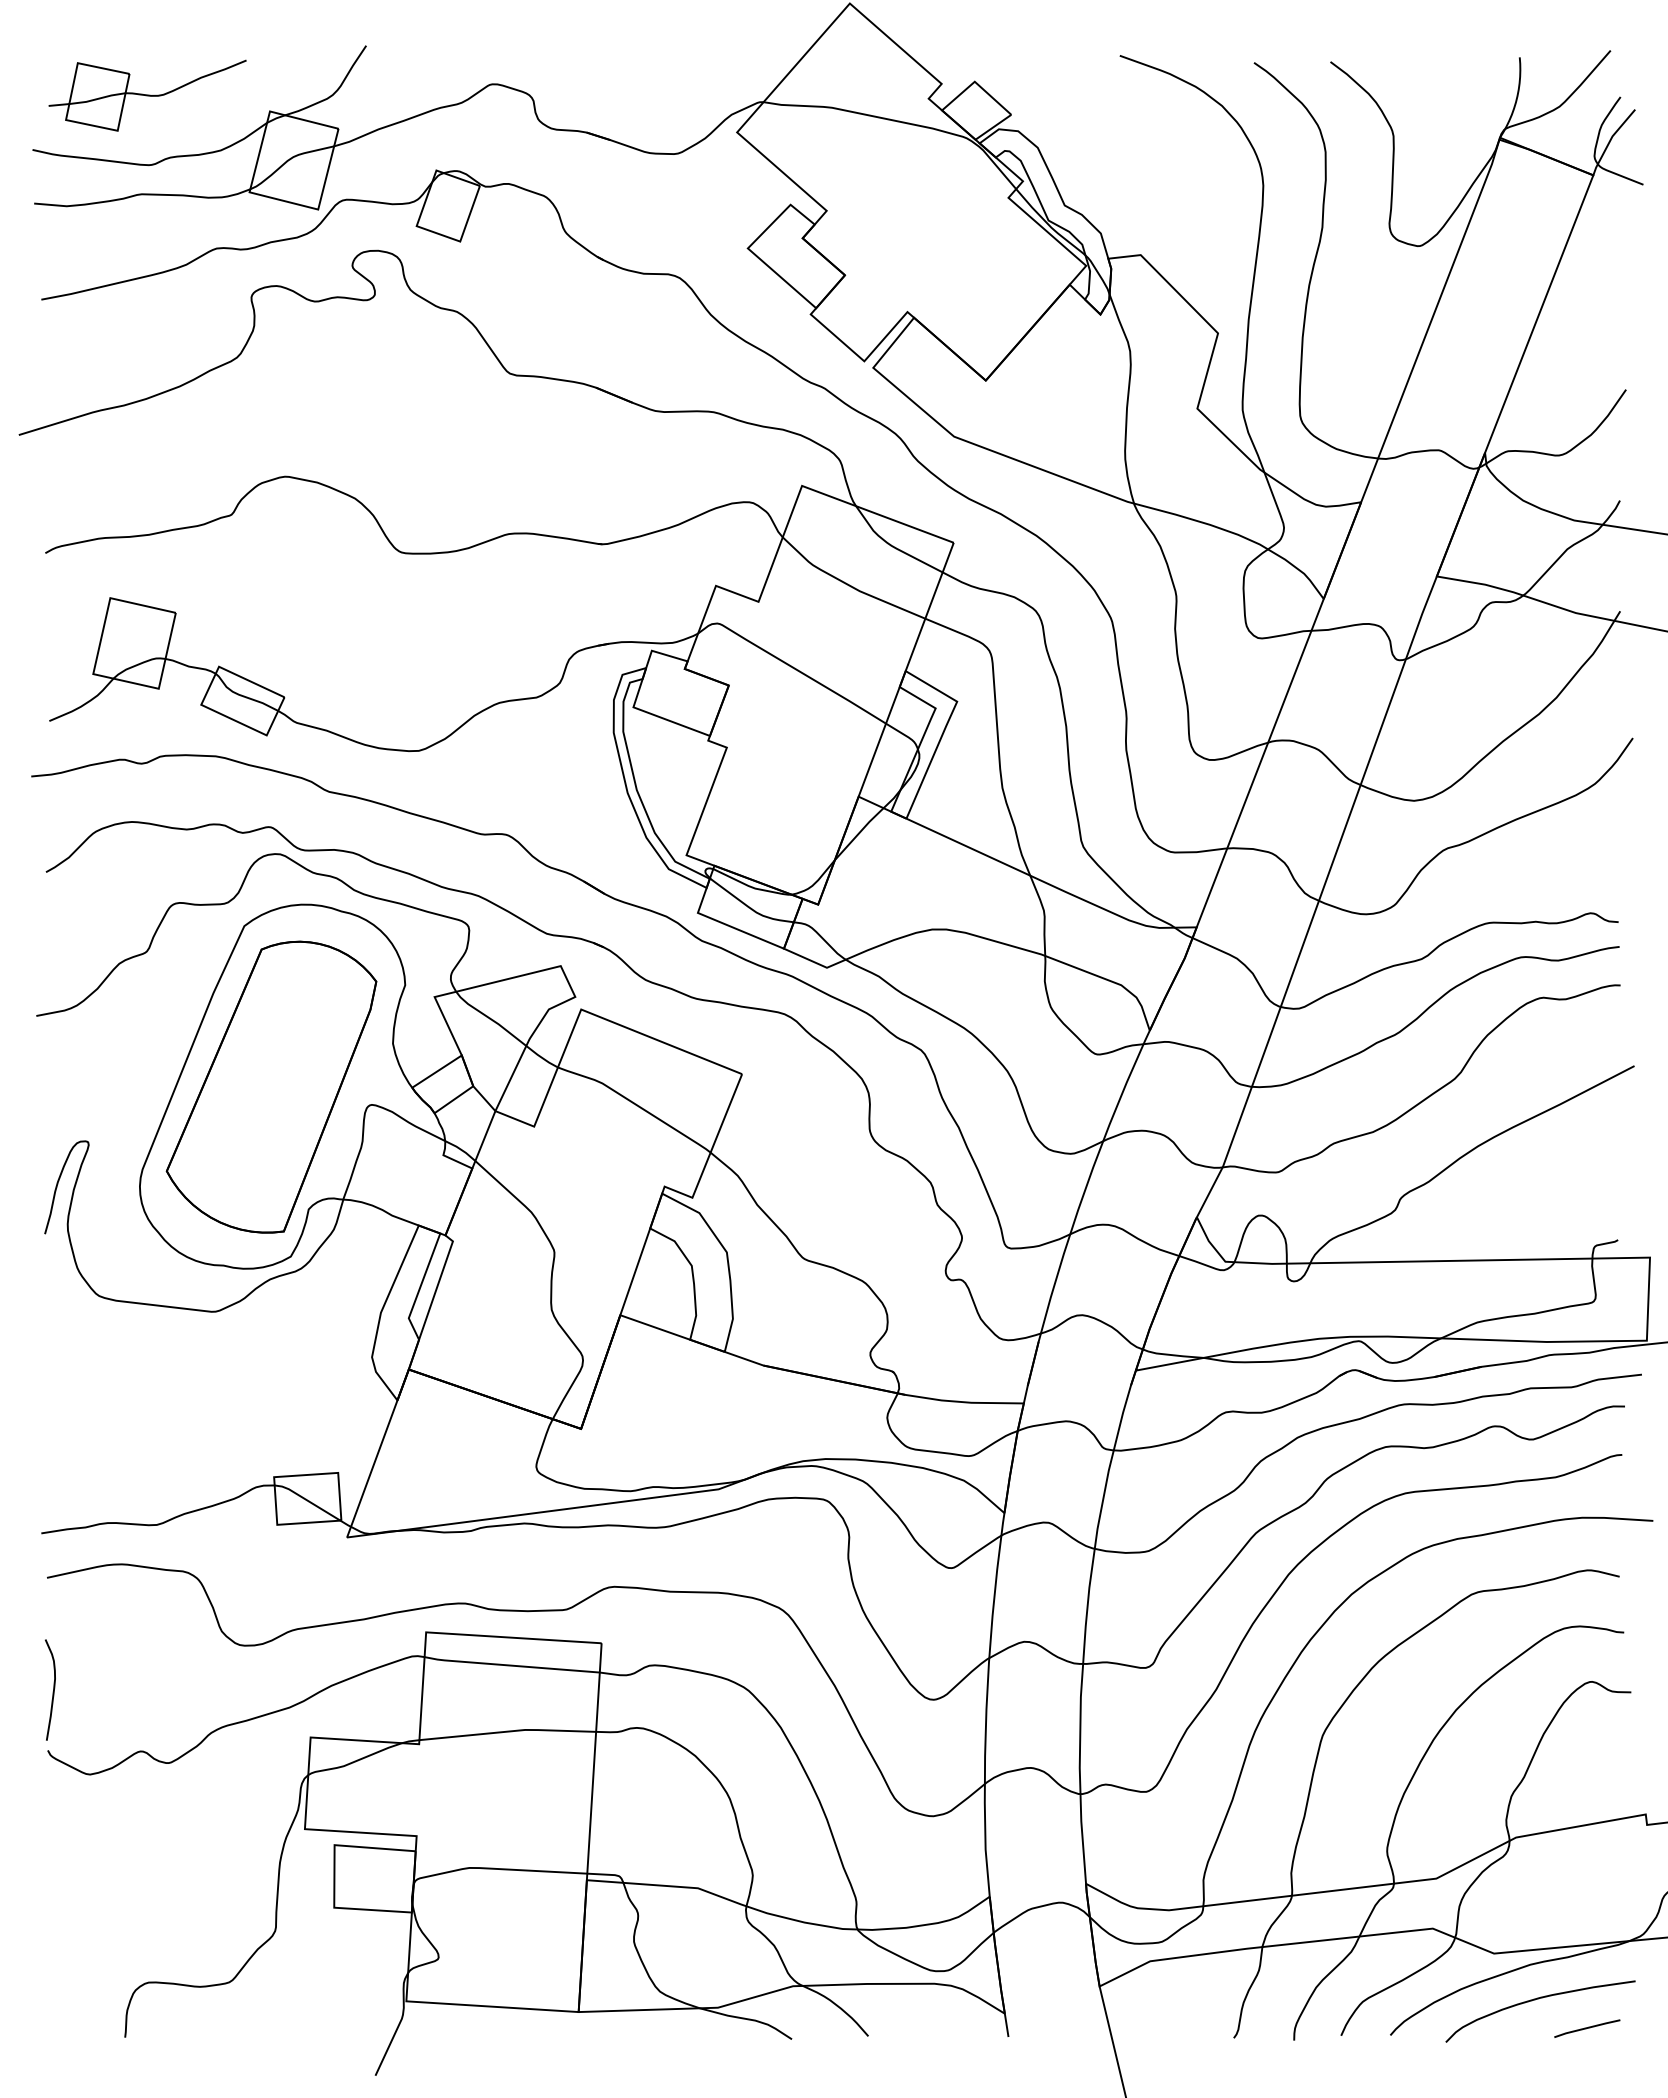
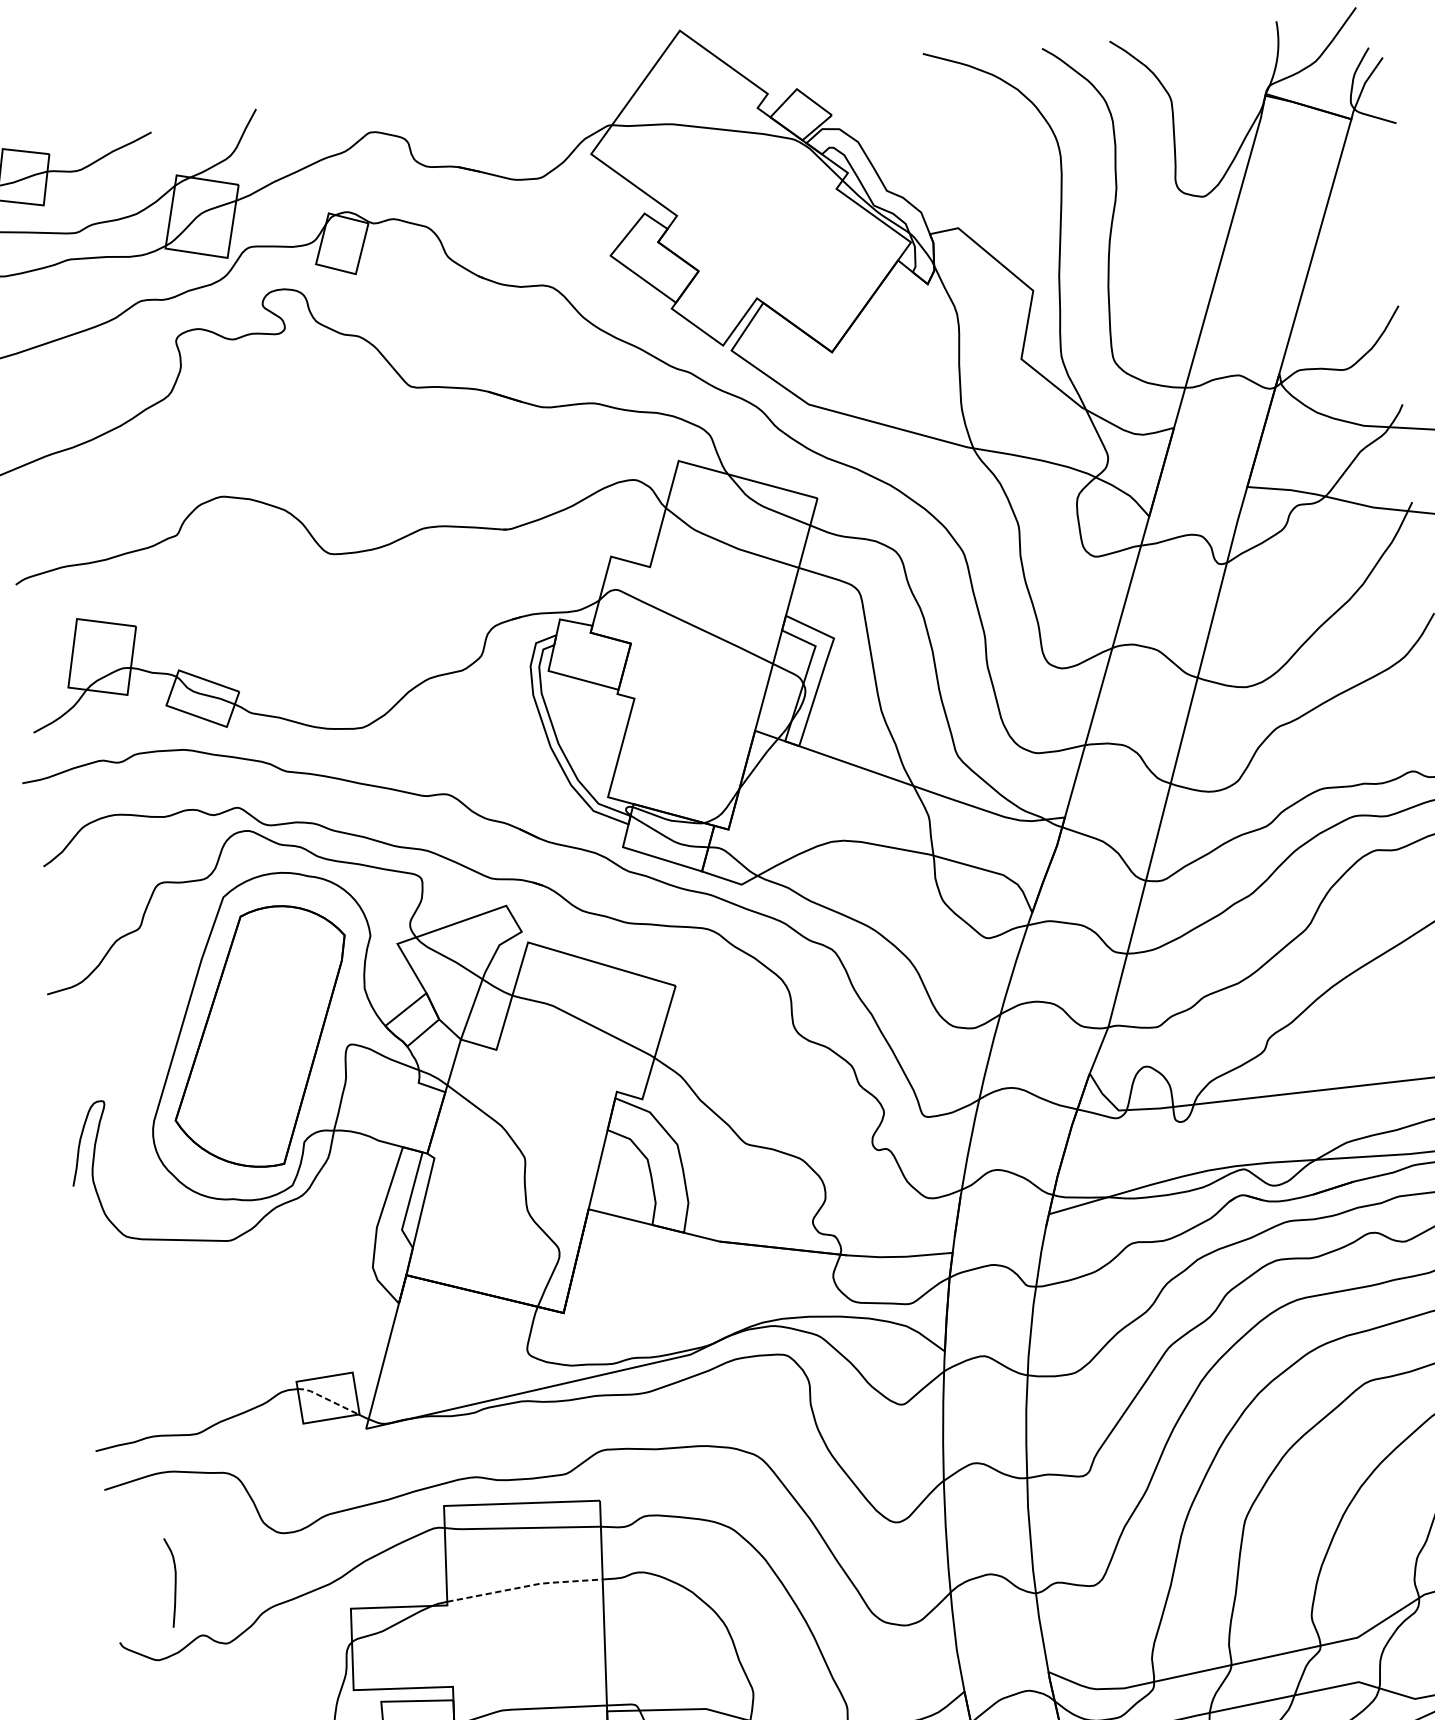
line: (307, 1500) -> (327, 1399), solid -> dashed
curve: (52, 1691) -> (174, 1583), moved
line: (509, 1731) -> (526, 1586), solid -> dashed

